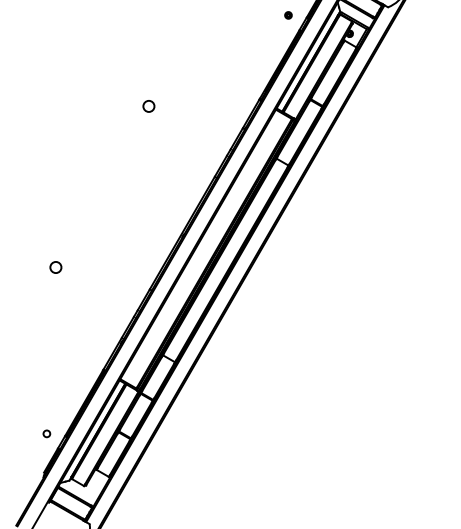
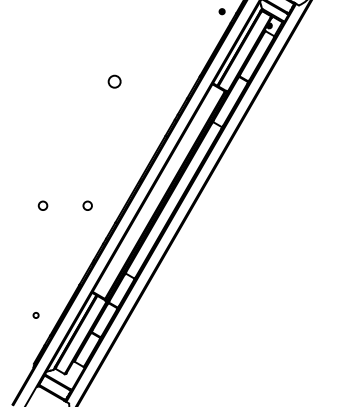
circle: (148, 106) -> (114, 81), size x1.4
circle: (113, 267) -> (87, 205), added
circle: (46, 433) -> (35, 315), moved

